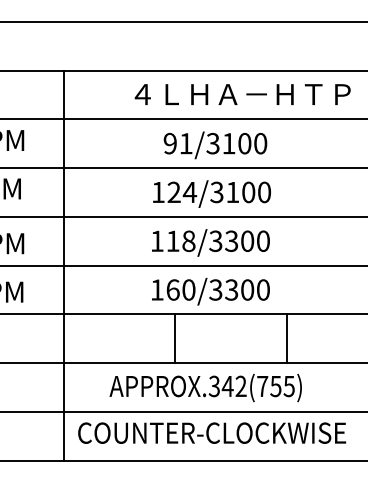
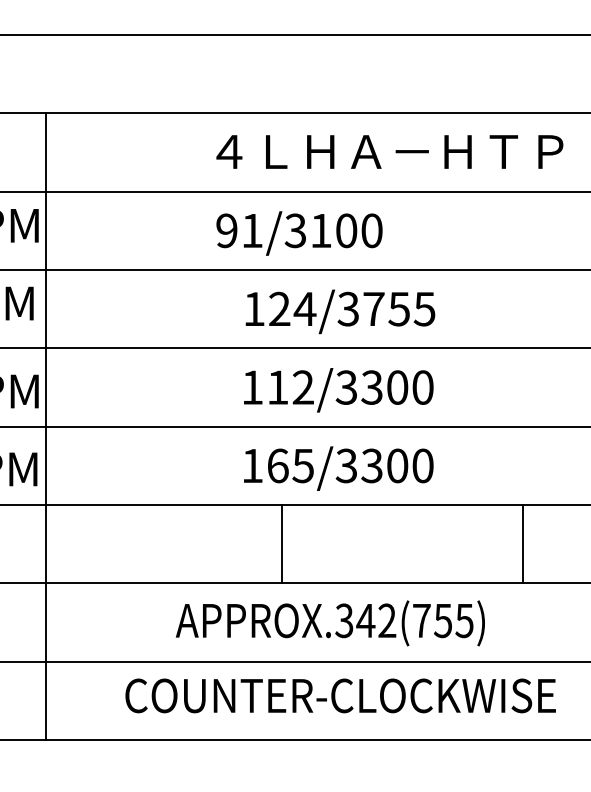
text: (215, 145) -> (299, 233), moved
text: (248, 192) -> (399, 309), 124/3100 -> 124/3755
text: (188, 240) -> (302, 386), 118/3300 -> 112/3300
line: (63, 265) -> (45, 426), moved
text: (188, 289) -> (302, 465), 160/3300 -> 165/3300
line: (286, 338) -> (522, 543), moved

